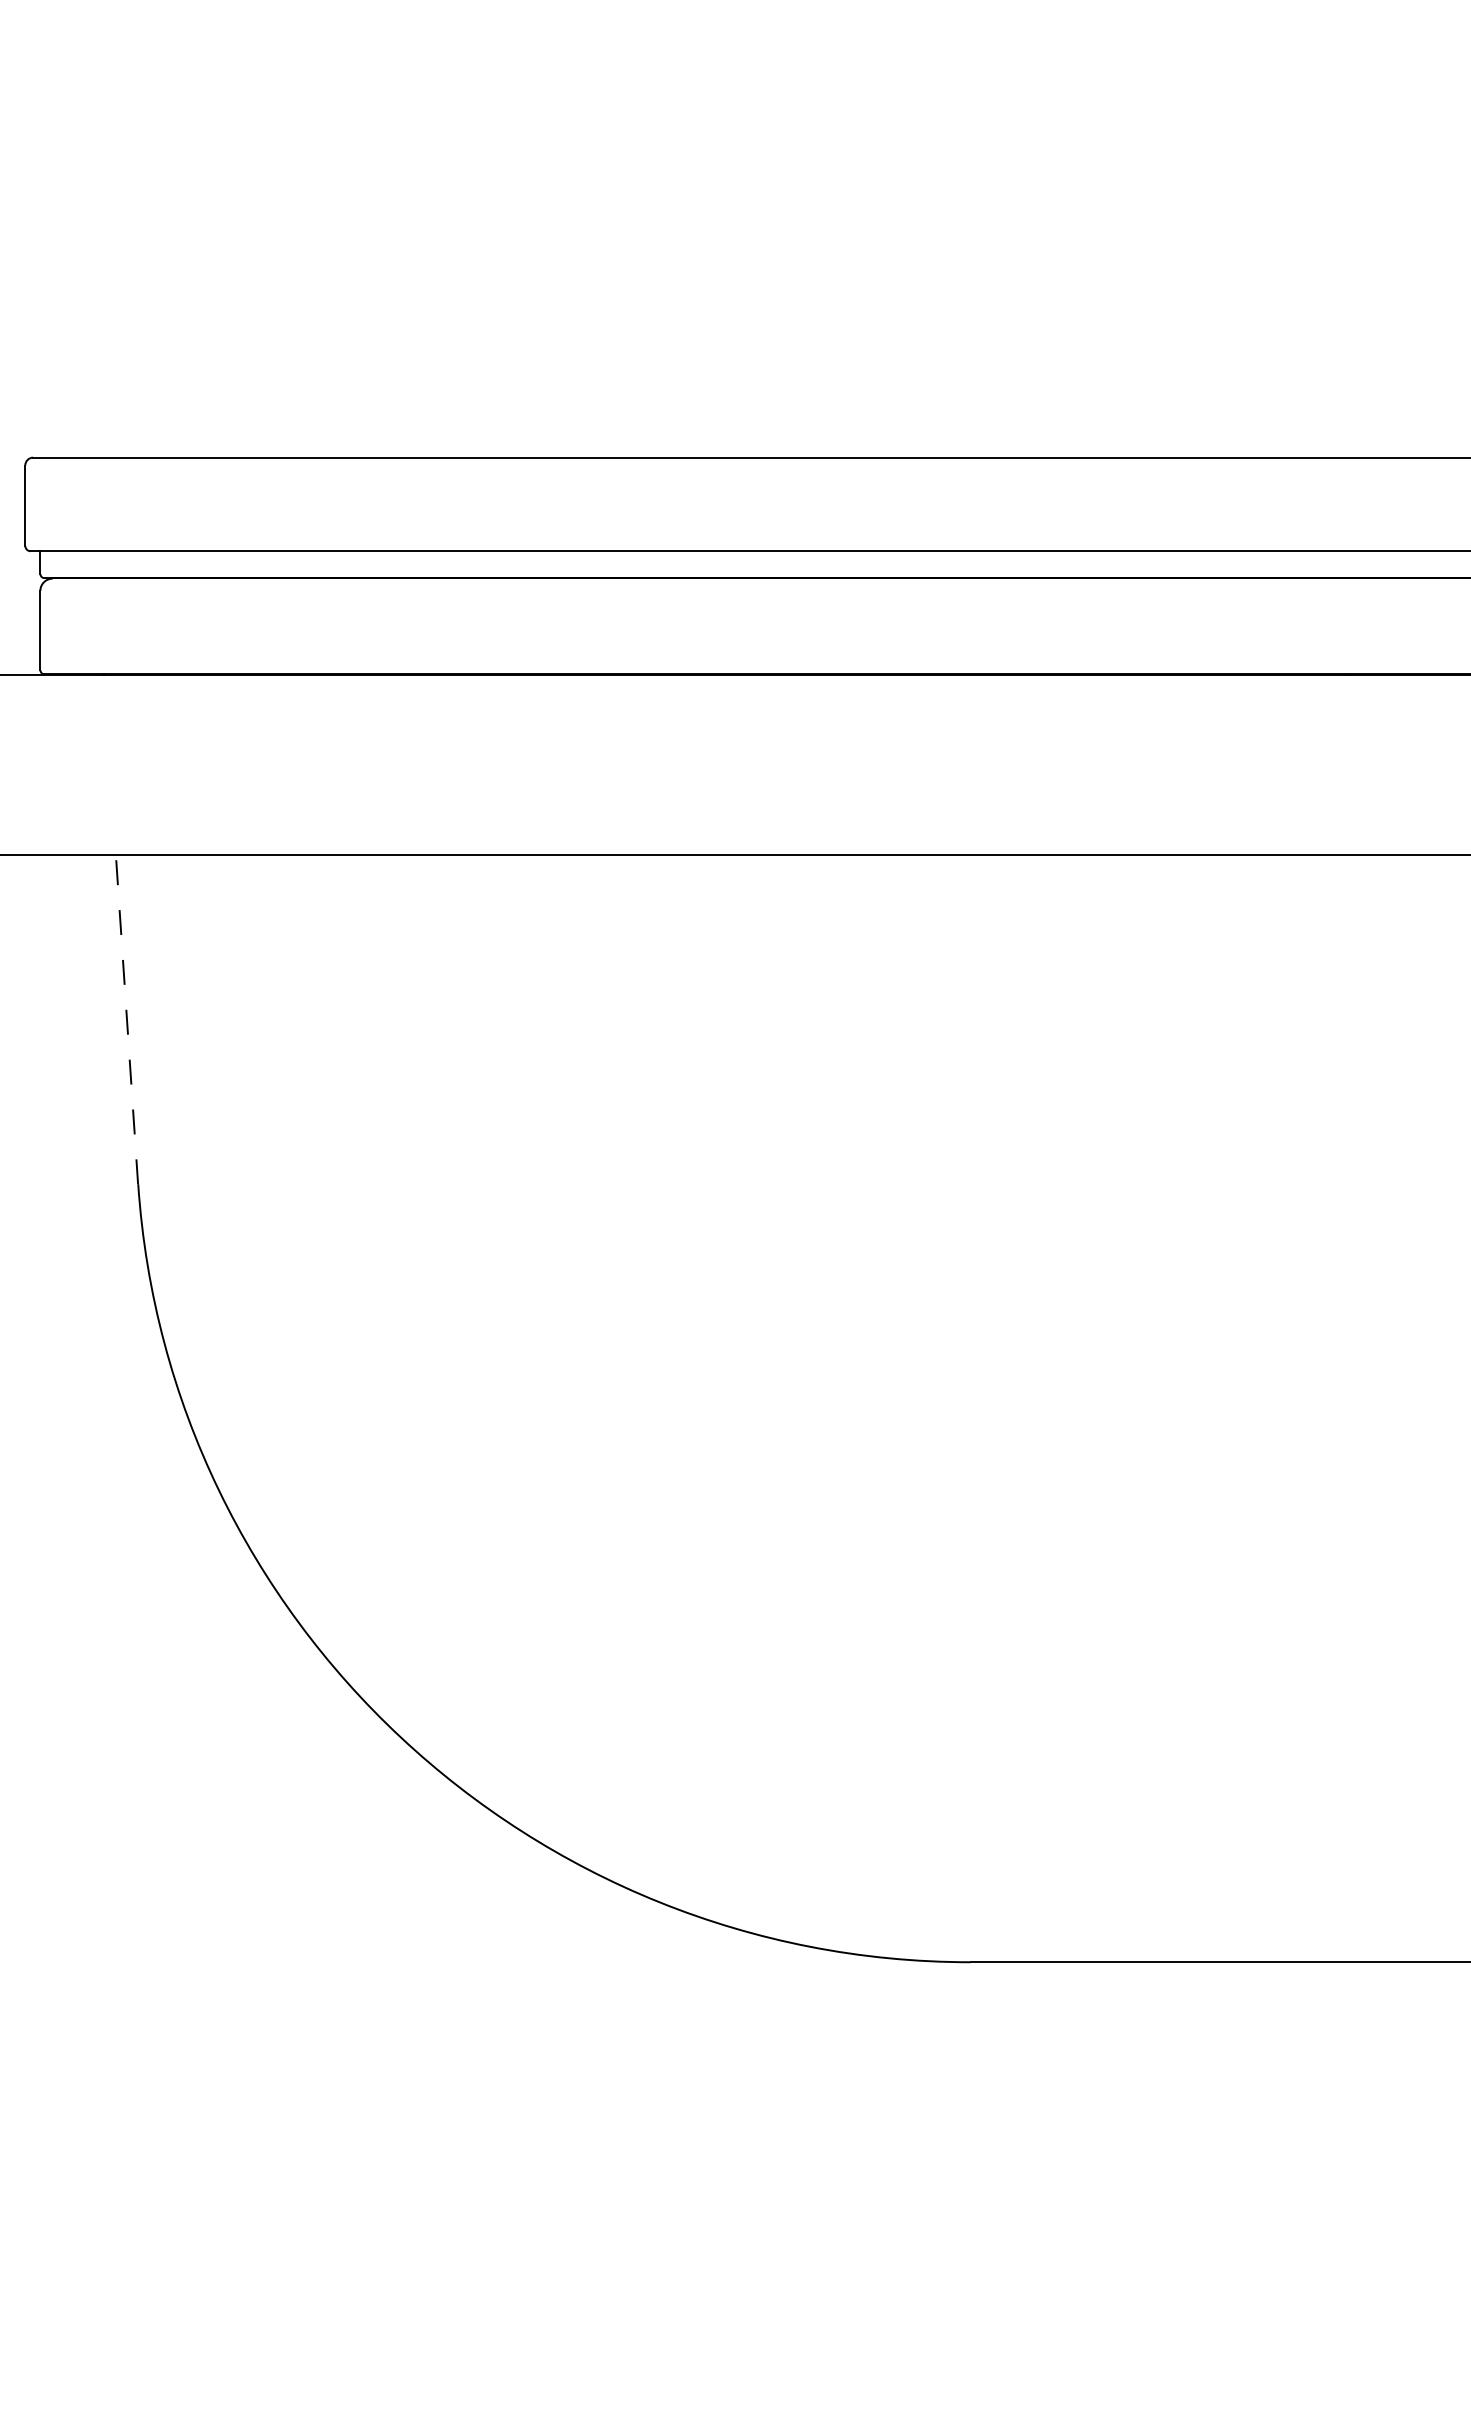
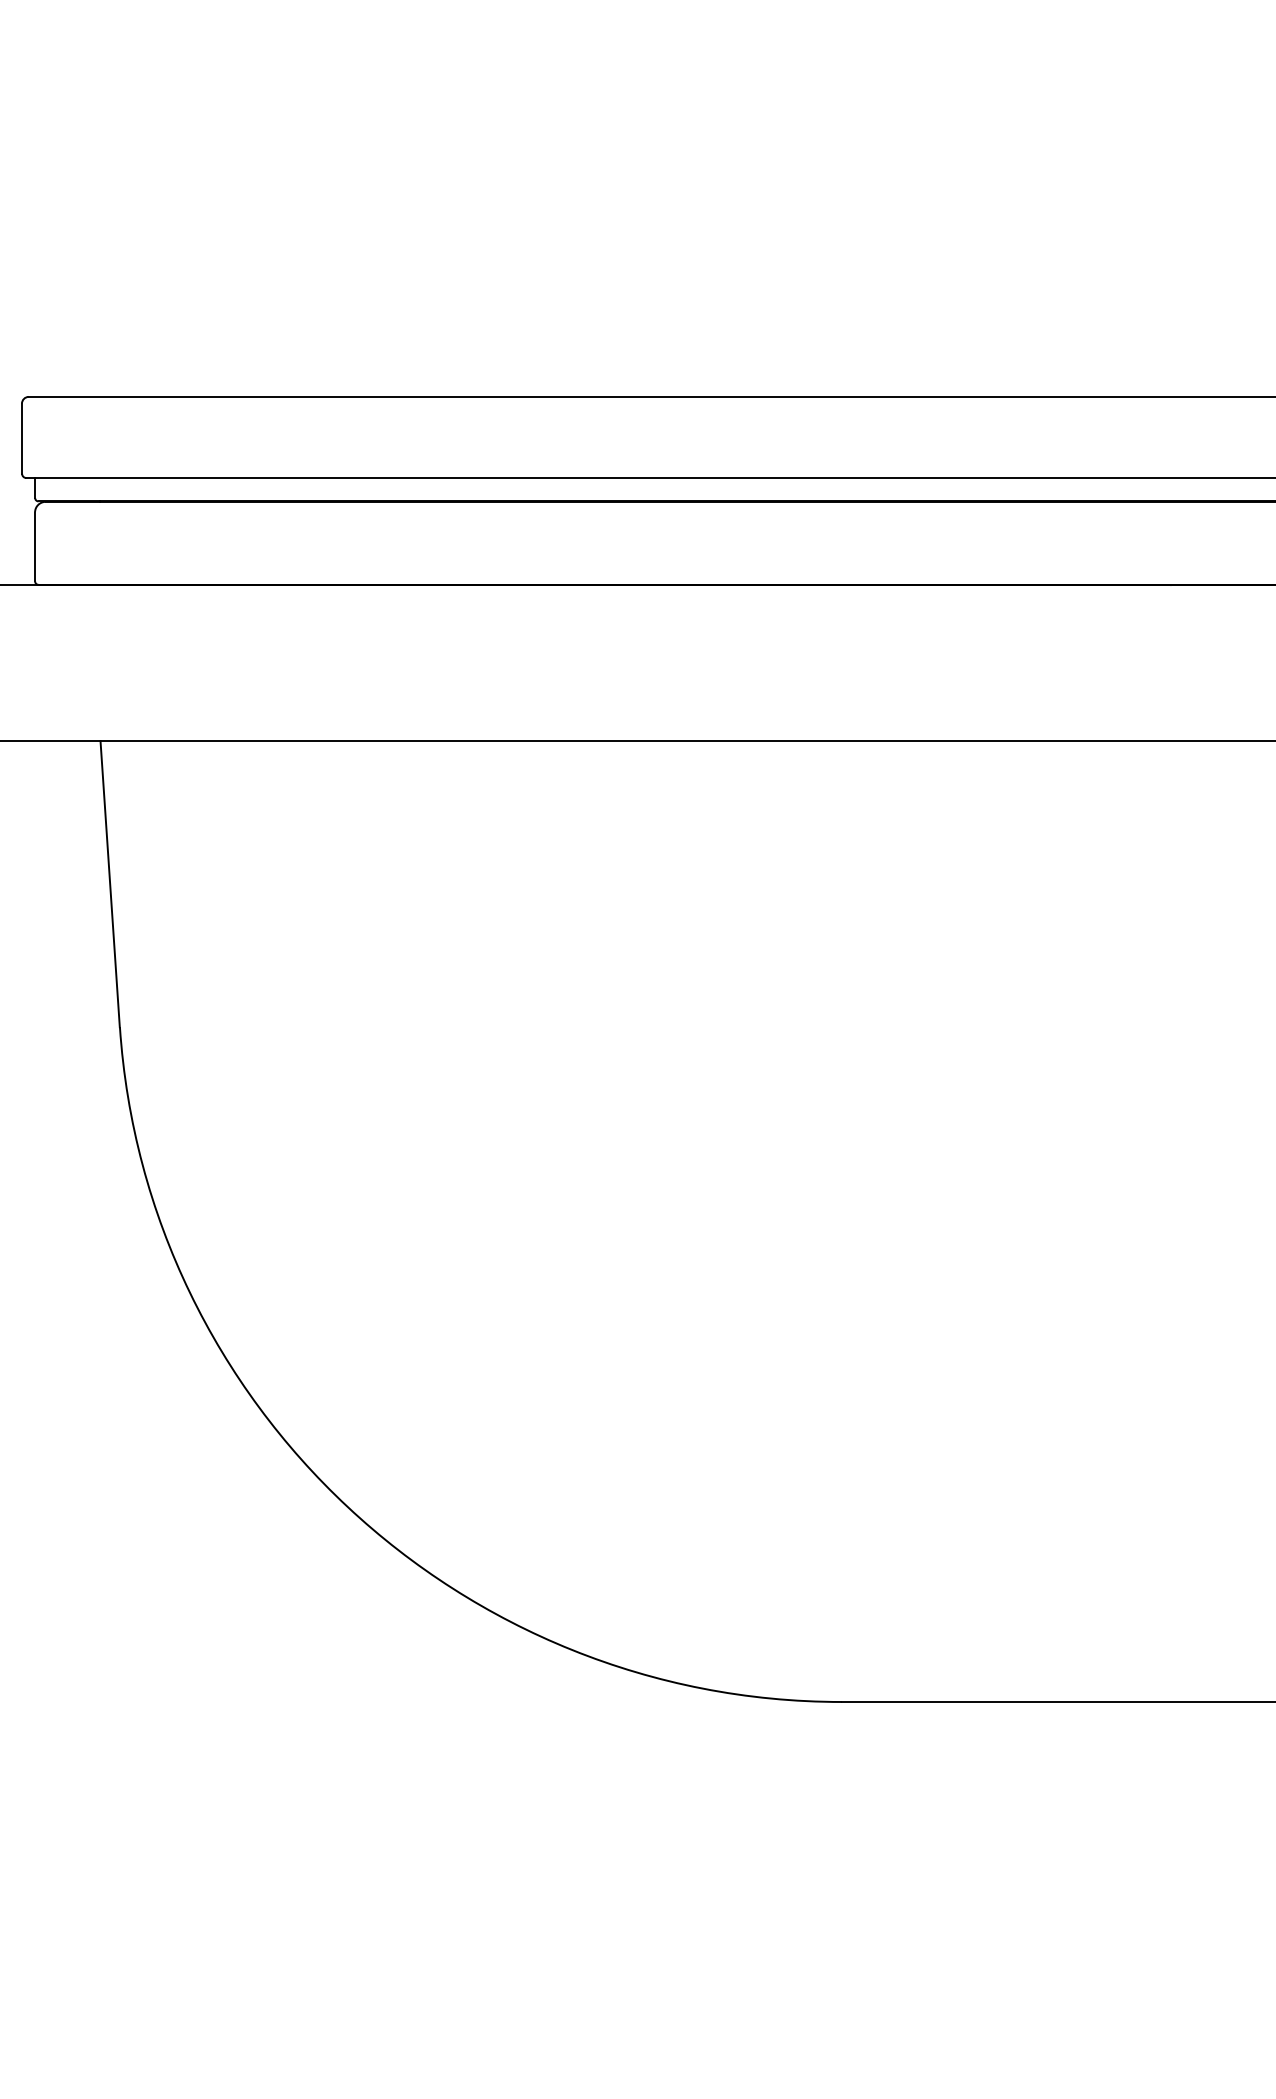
line: (126, 1018) -> (109, 883), dashed -> solid

